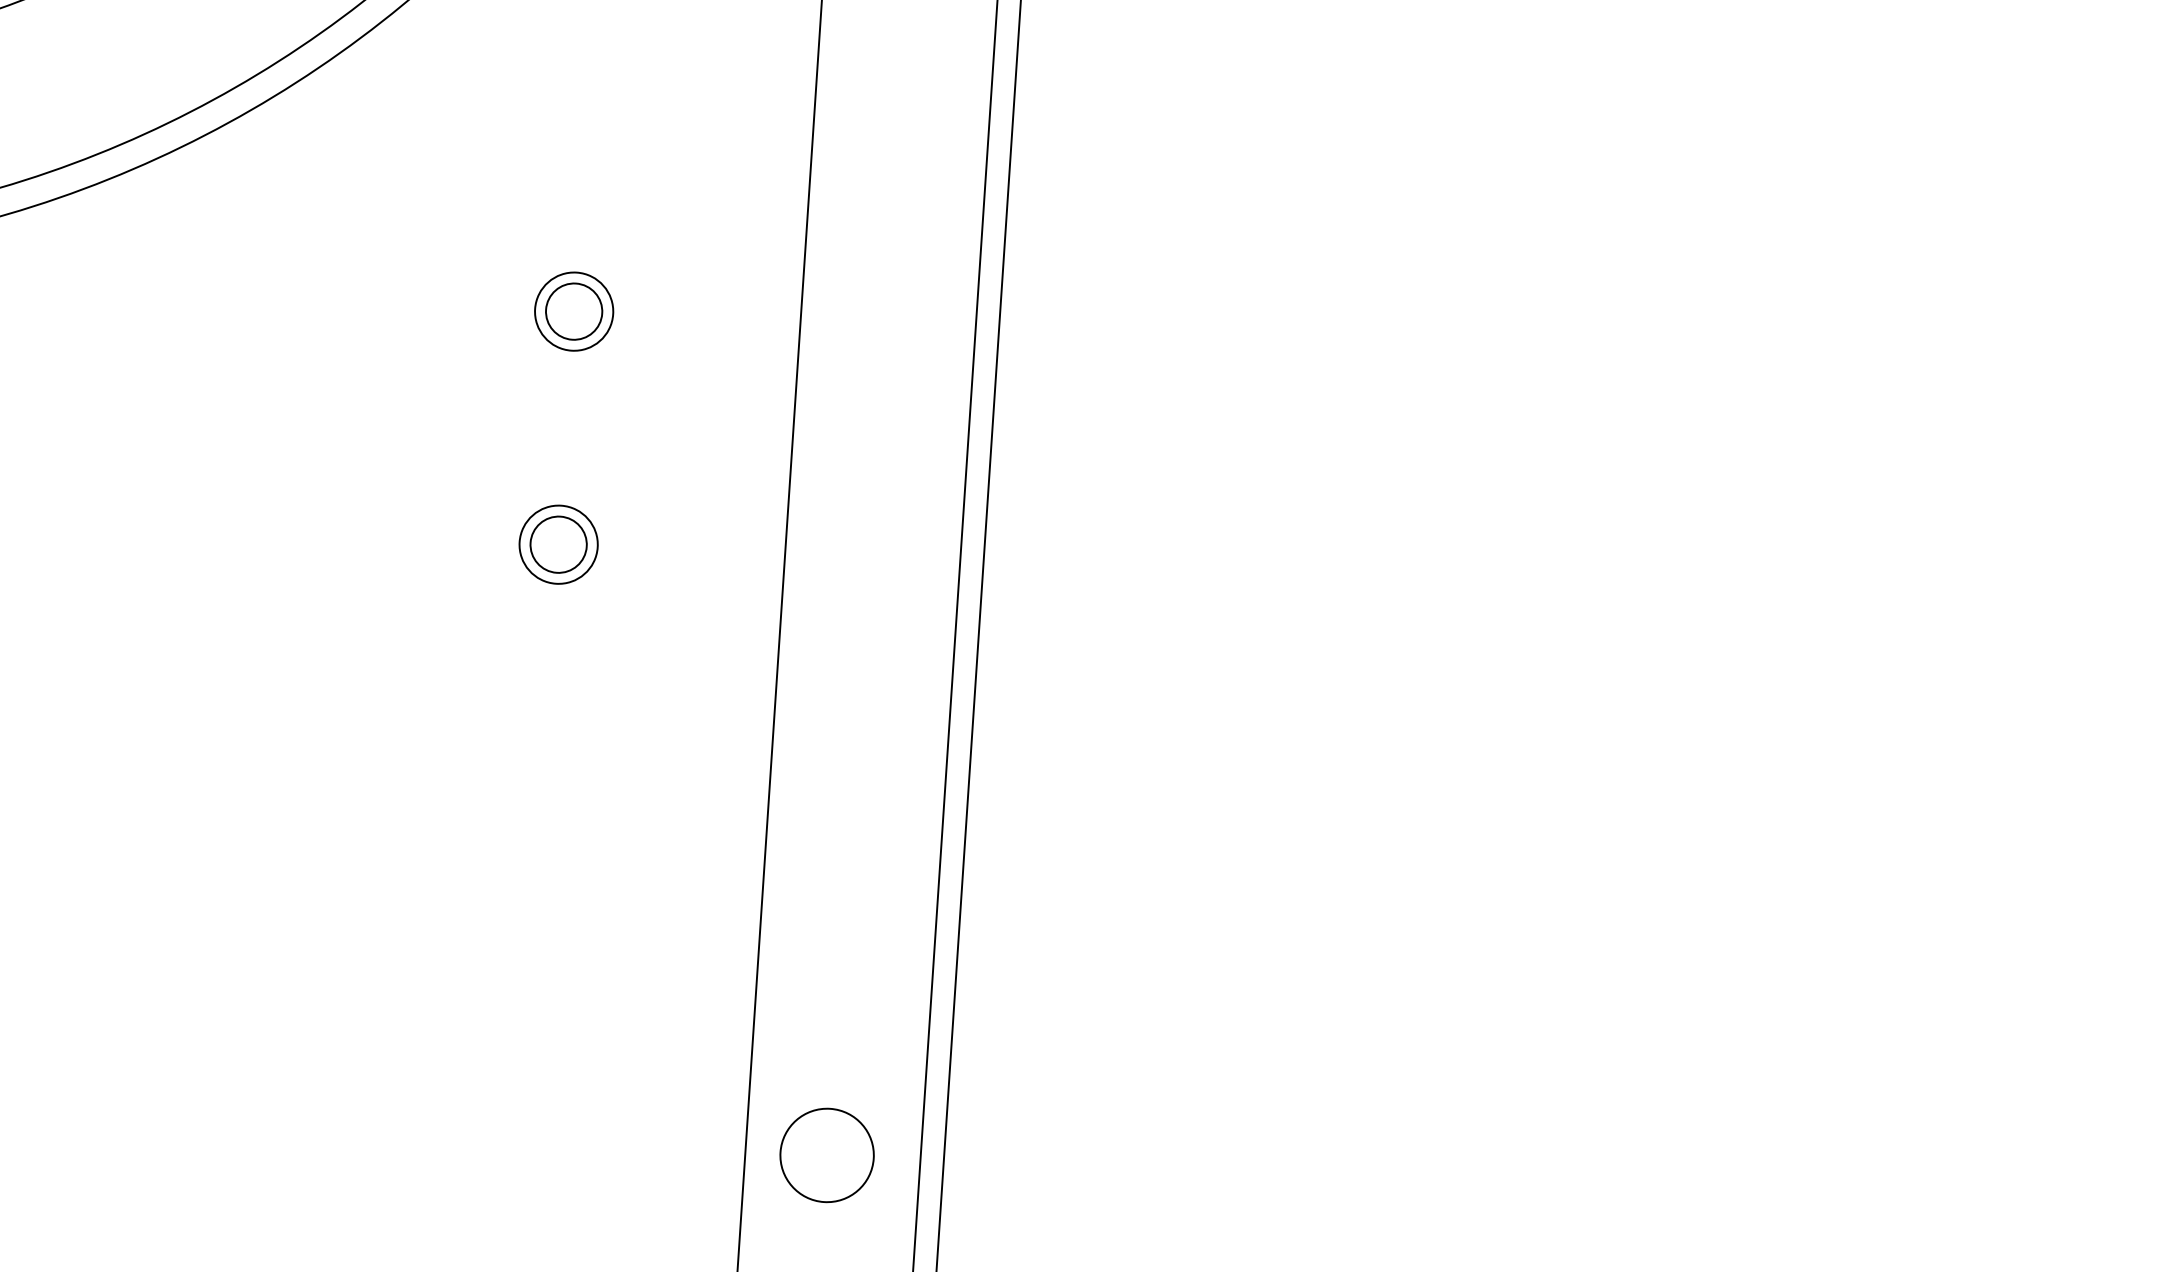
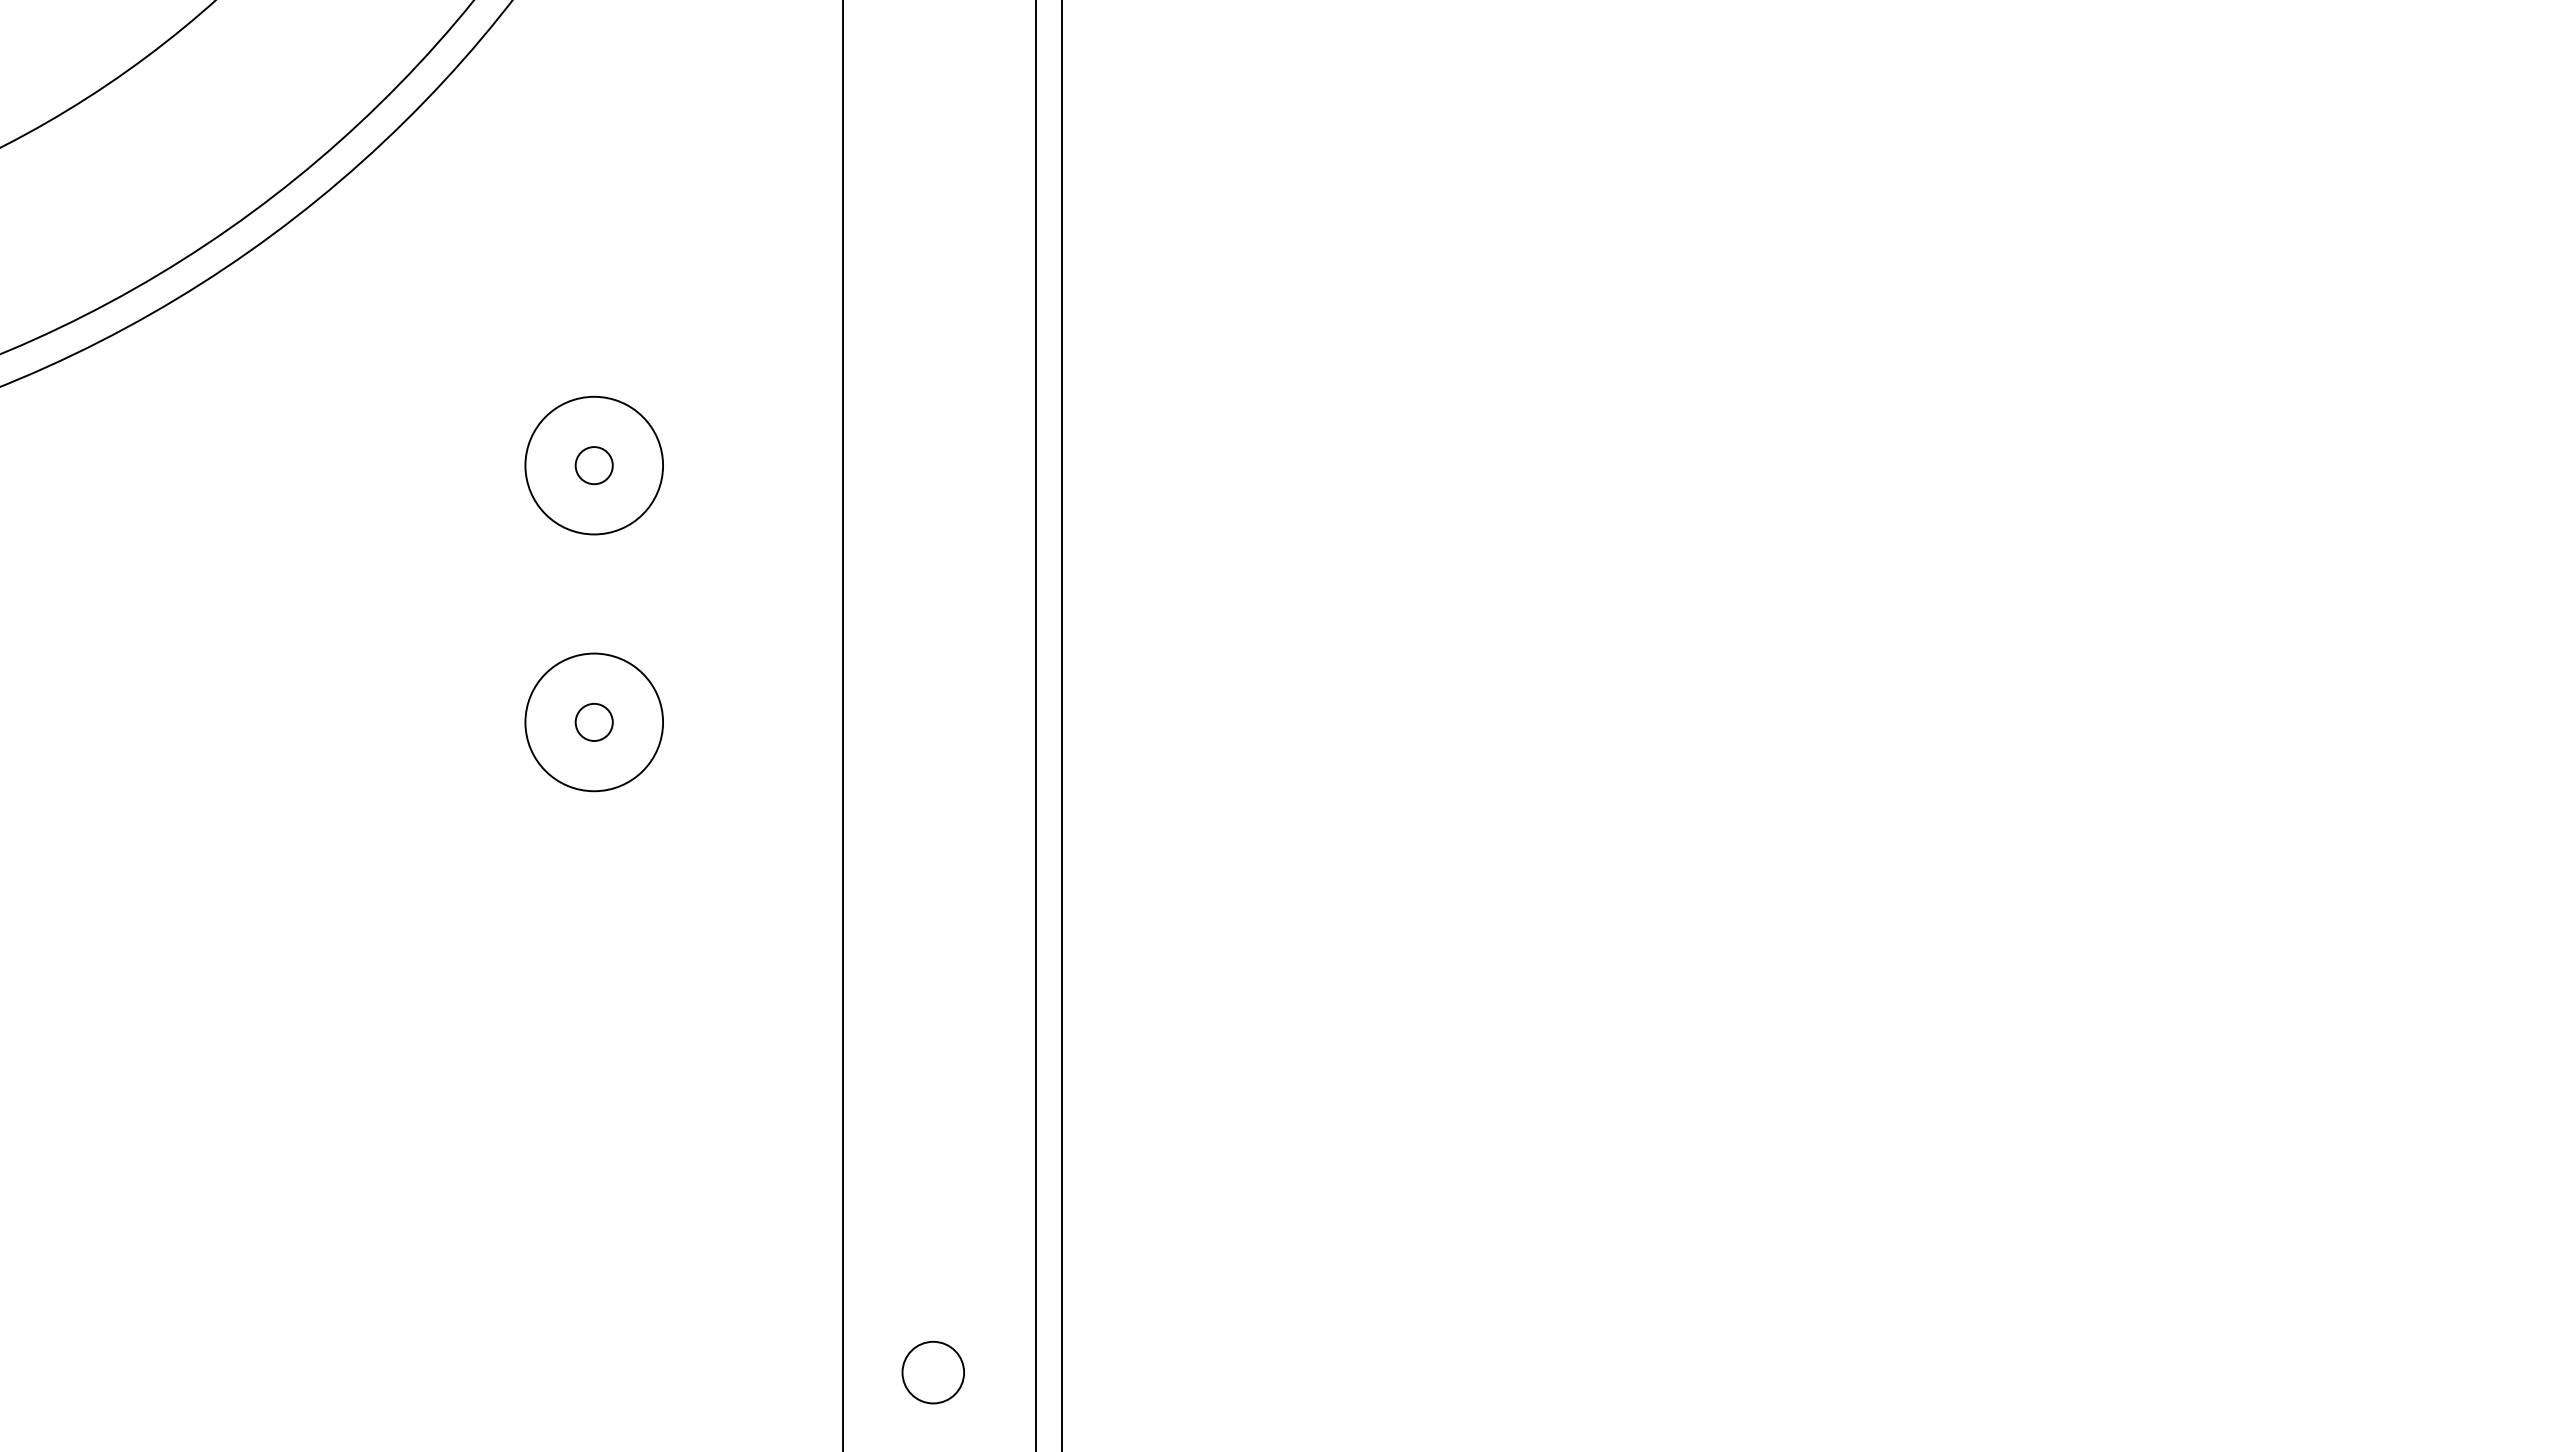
circle: (574, 311) -> (594, 465), size x0.6
circle: (574, 311) -> (594, 465), size x1.6
circle: (558, 544) -> (594, 722), size x0.6
circle: (558, 544) -> (594, 722), size x1.6
circle: (827, 1155) -> (933, 1372), size x0.6

